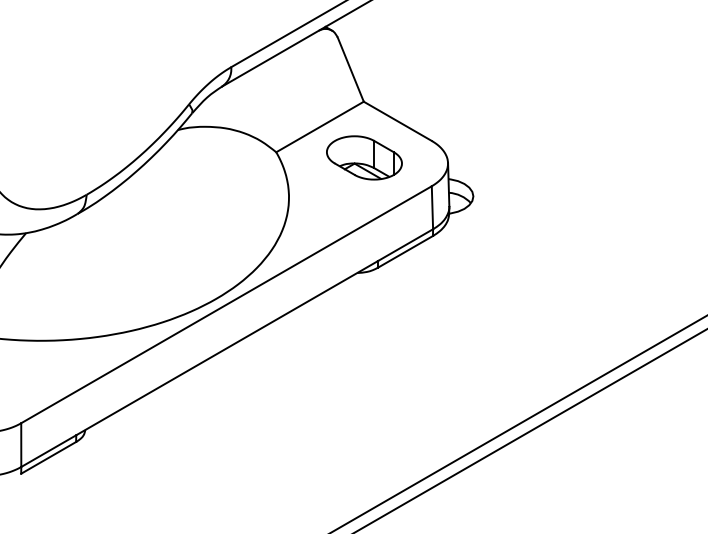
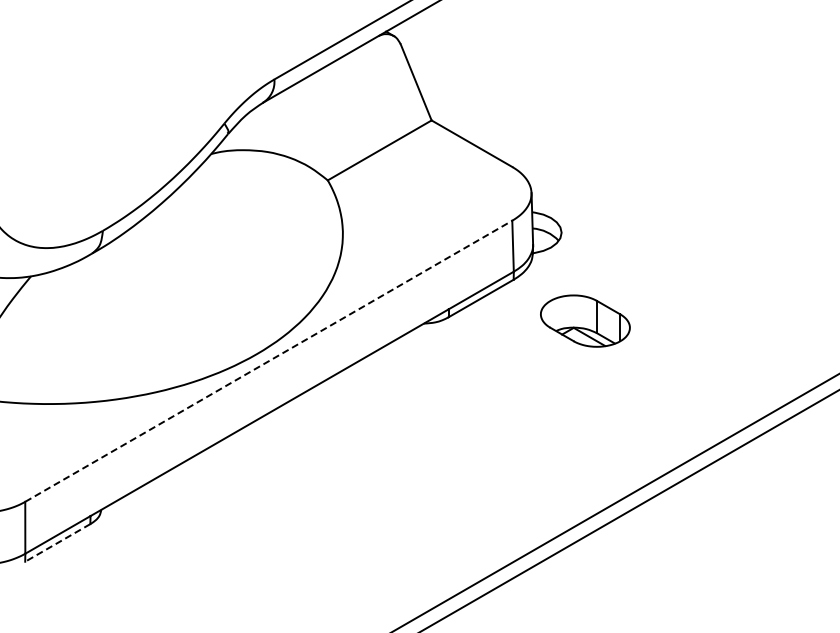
part: (364, 157) -> (585, 320), moved
line: (227, 304) -> (269, 361), solid -> dashed
line: (48, 457) -> (57, 542), solid -> dashed

